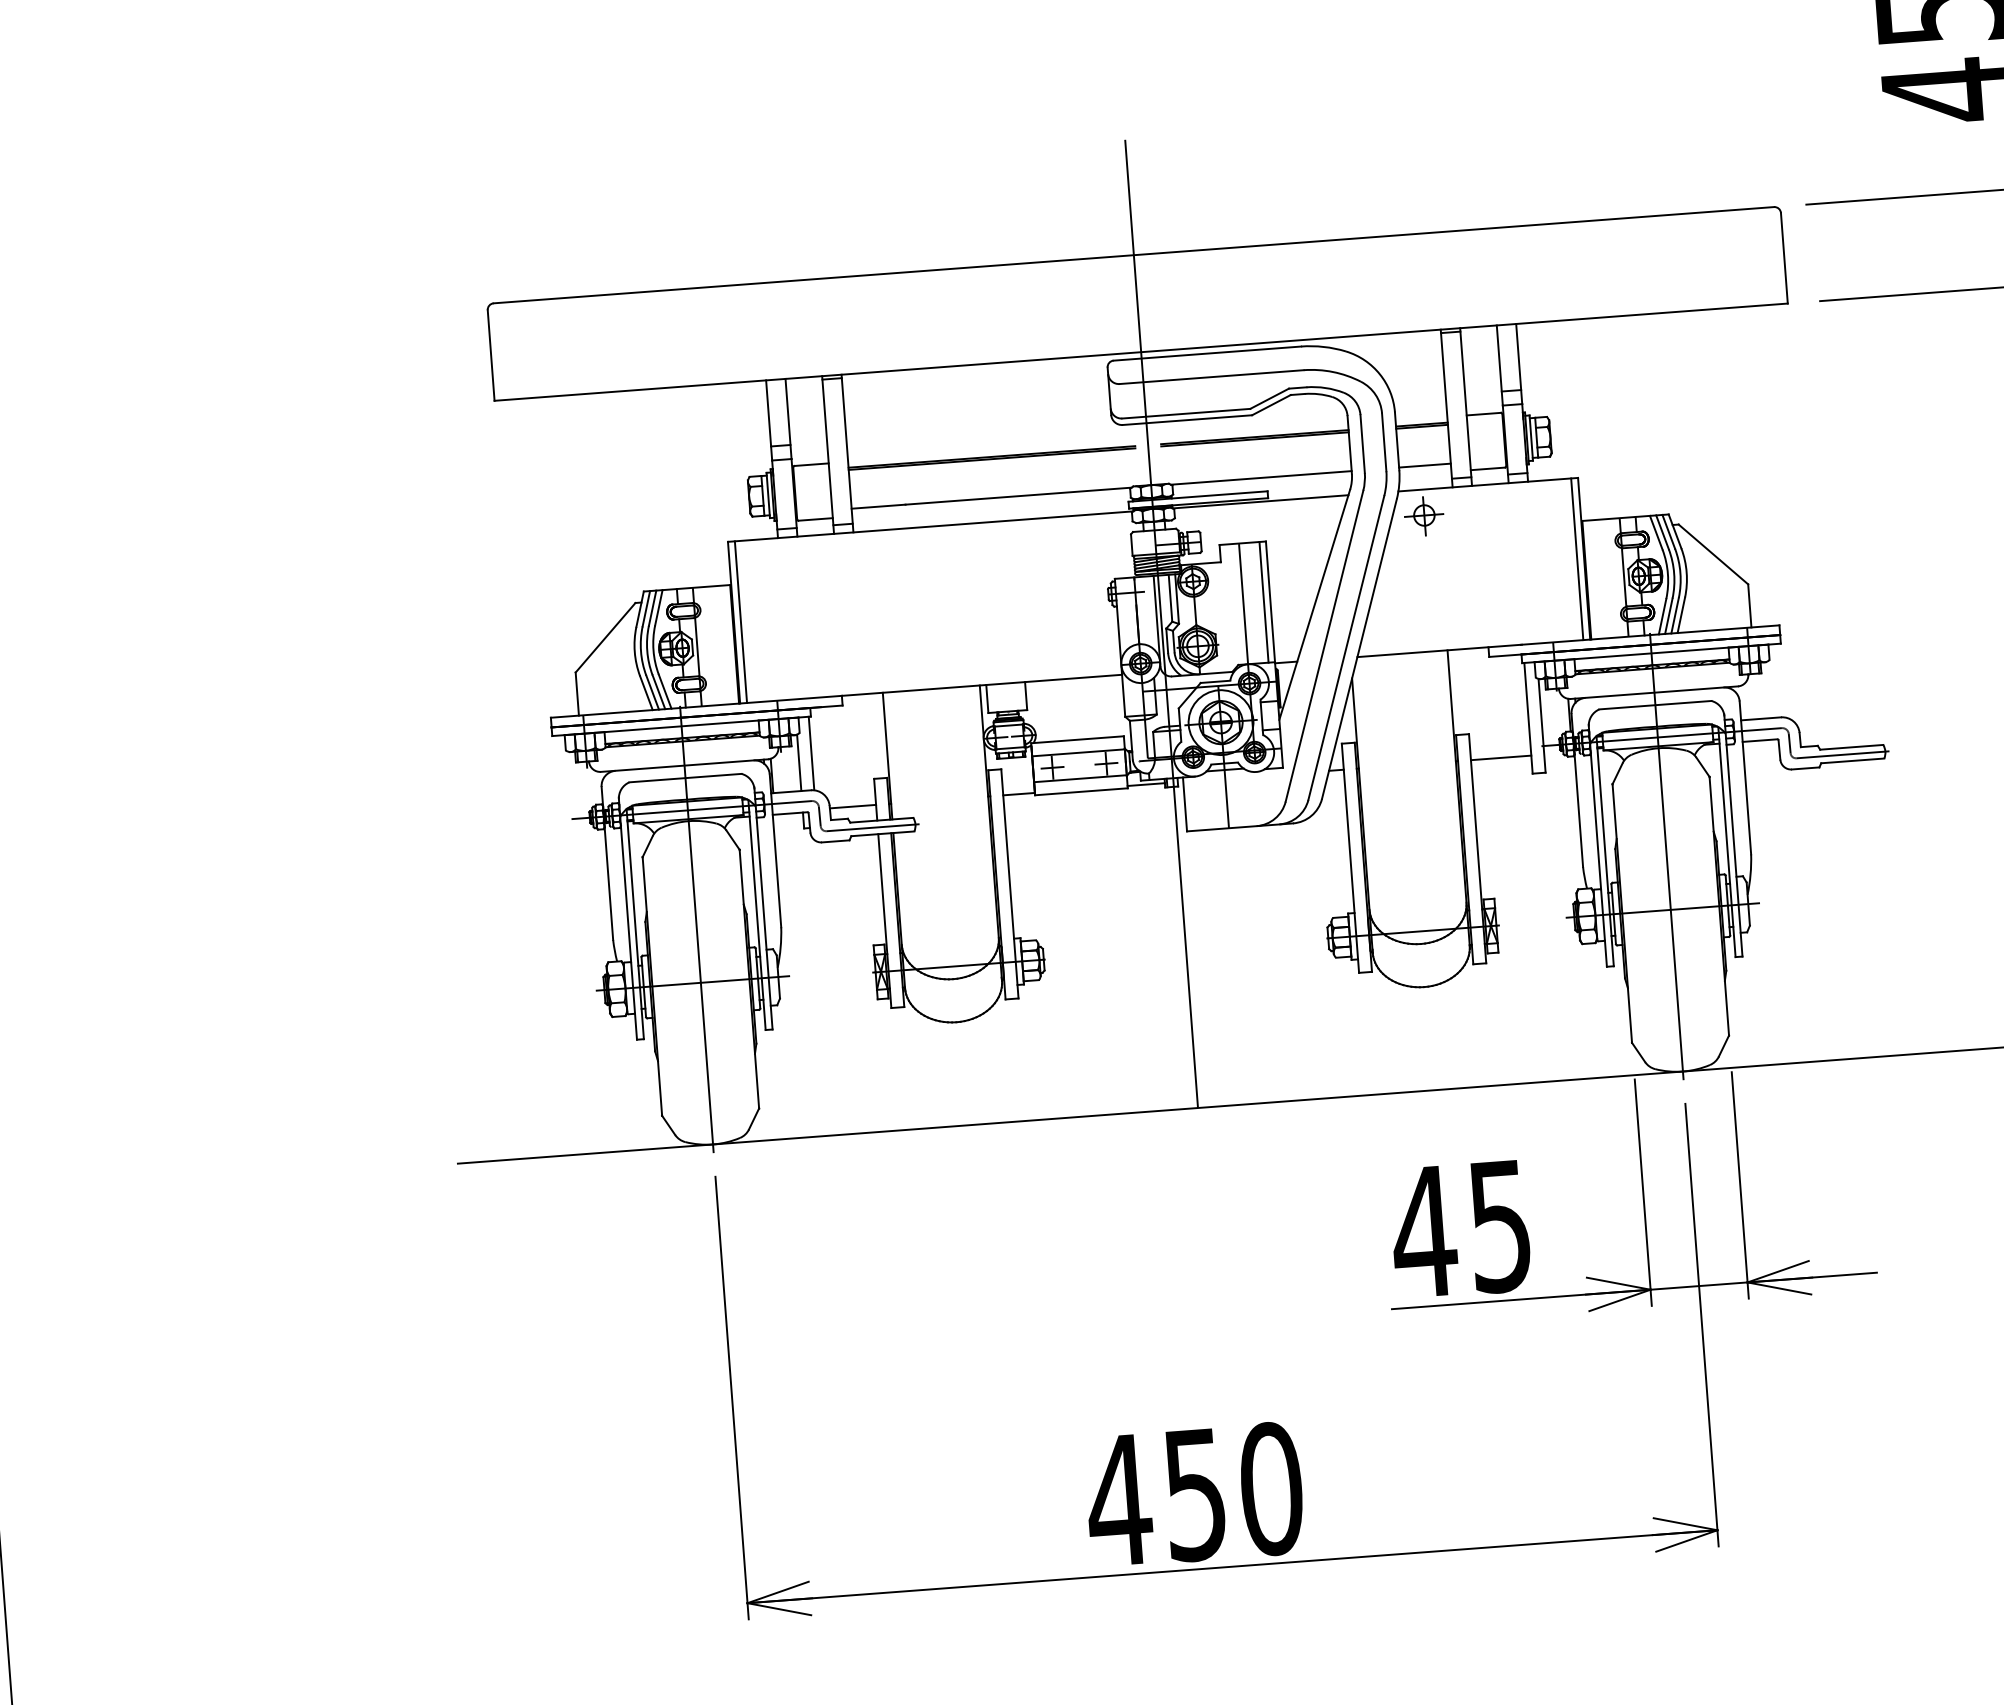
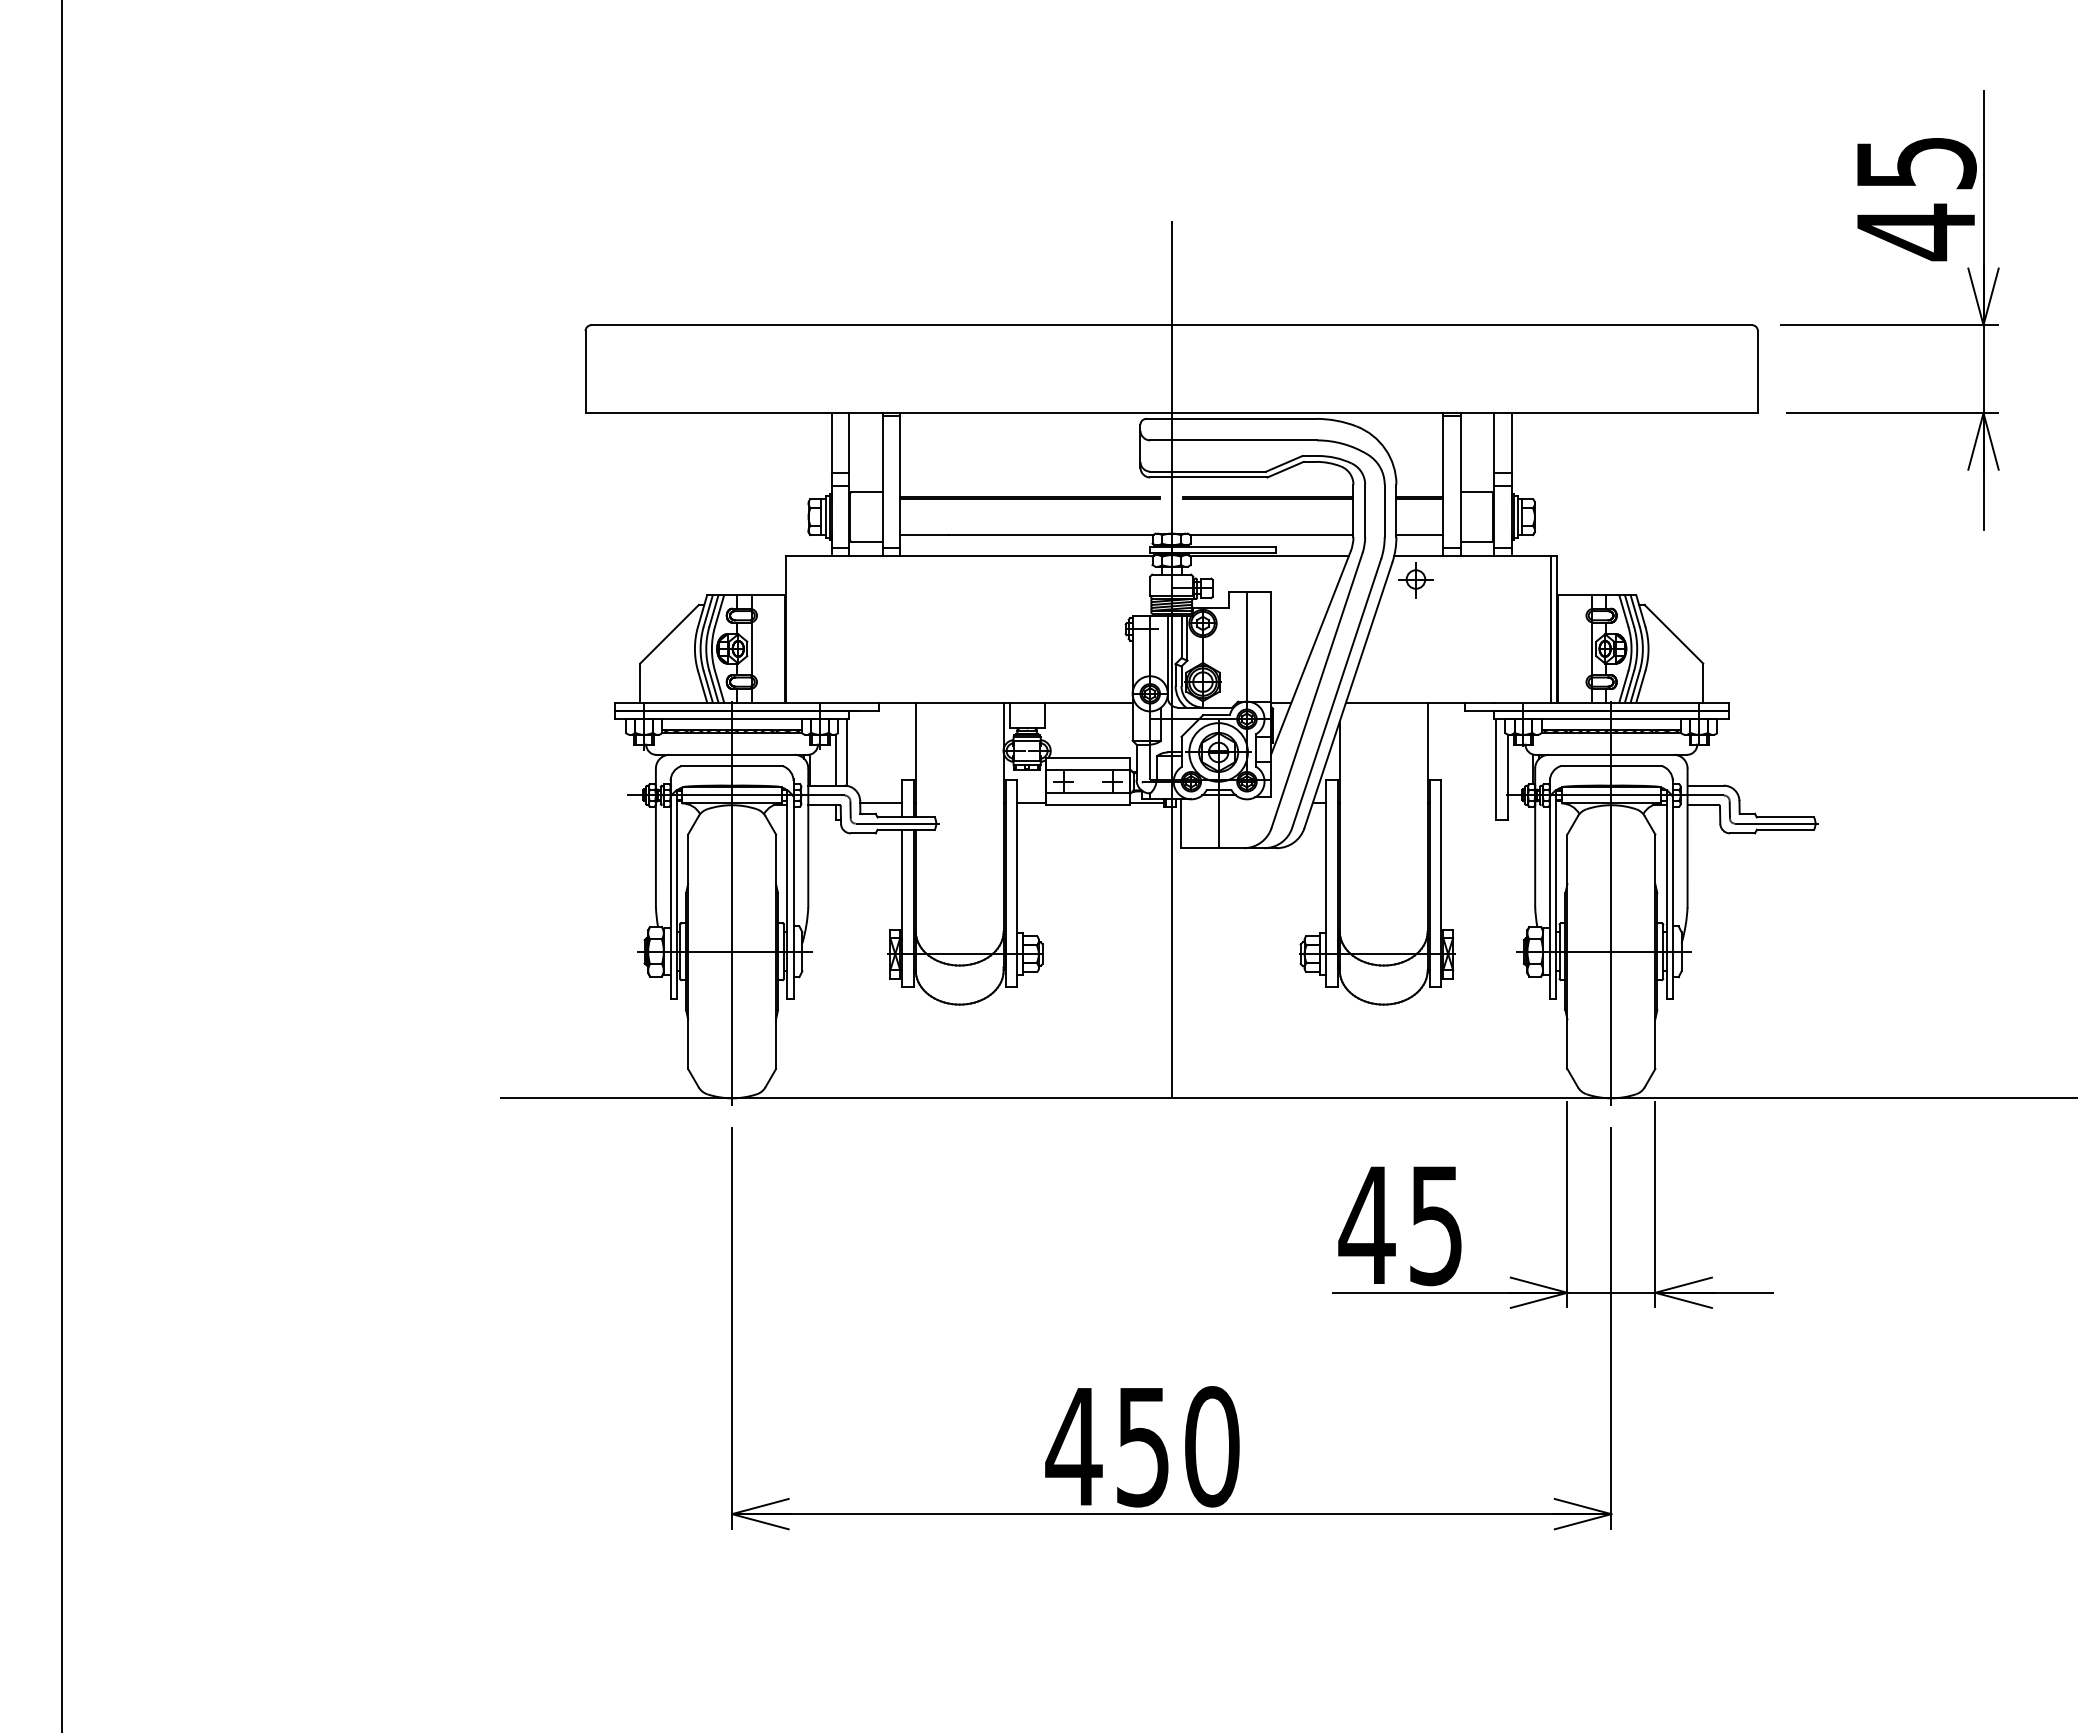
line: (1263, 601) -> (1265, 646), removed
line: (740, 622) -> (792, 629), removed
line: (1500, 758) -> (1468, 803), removed

